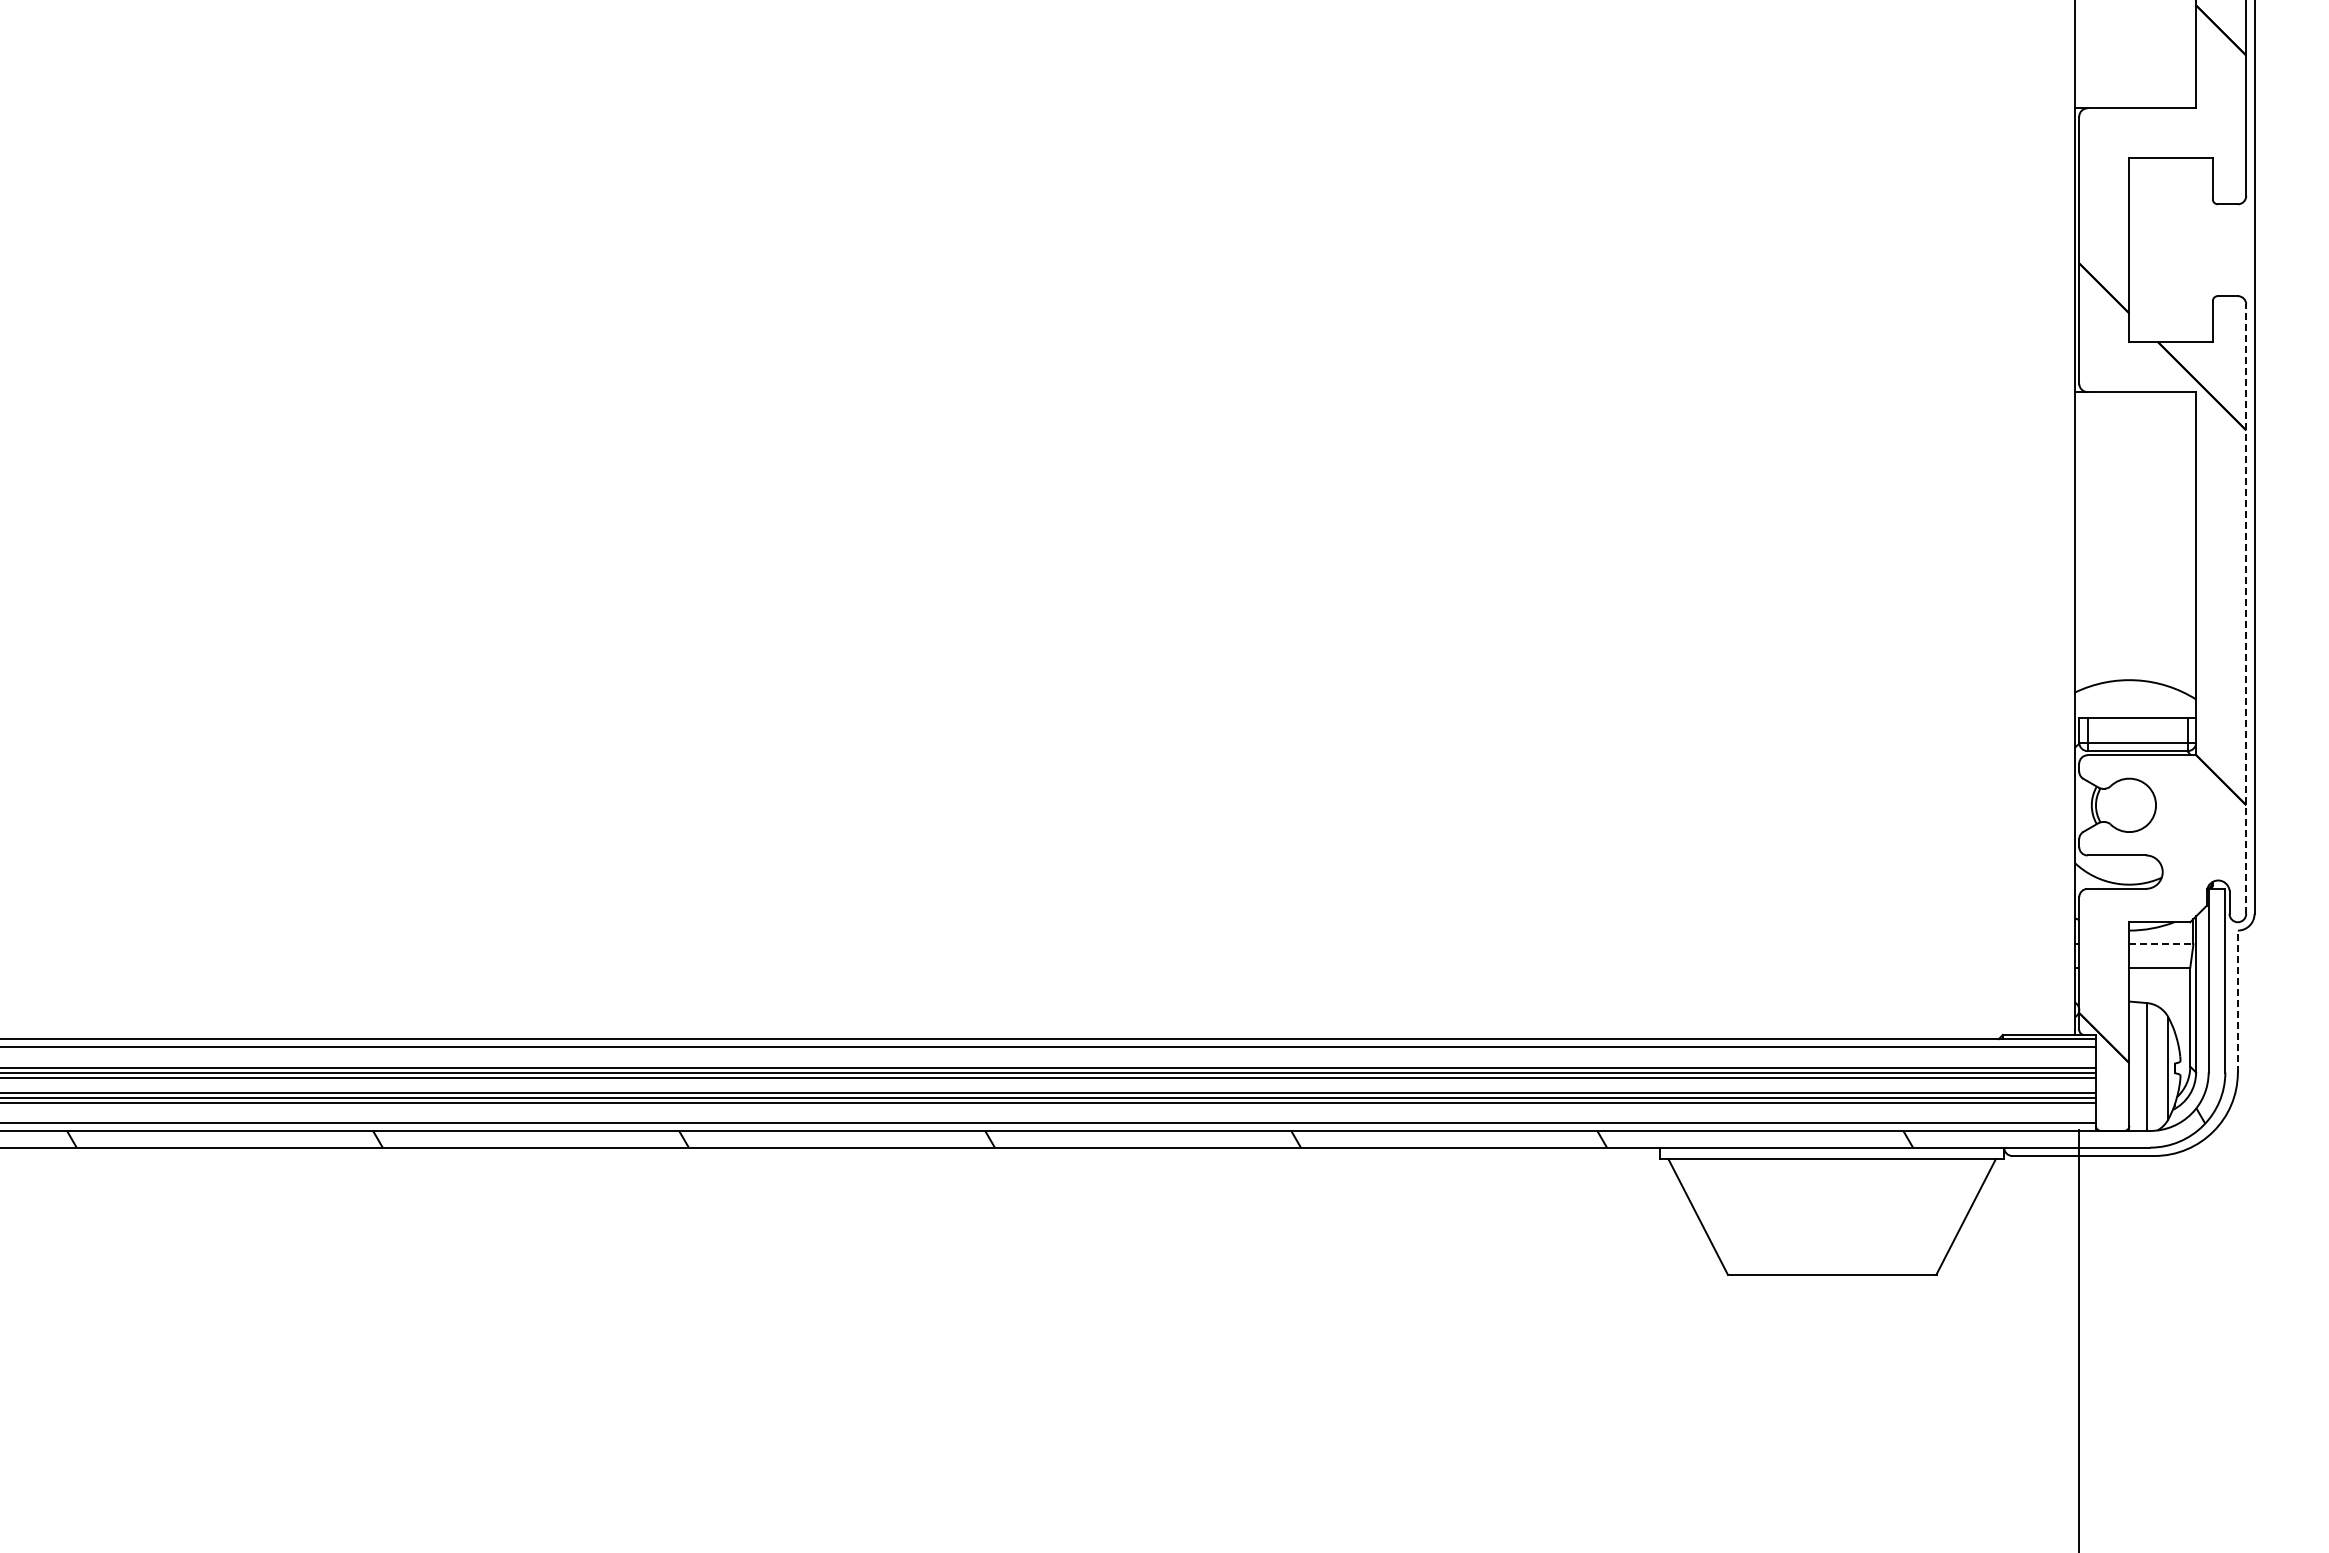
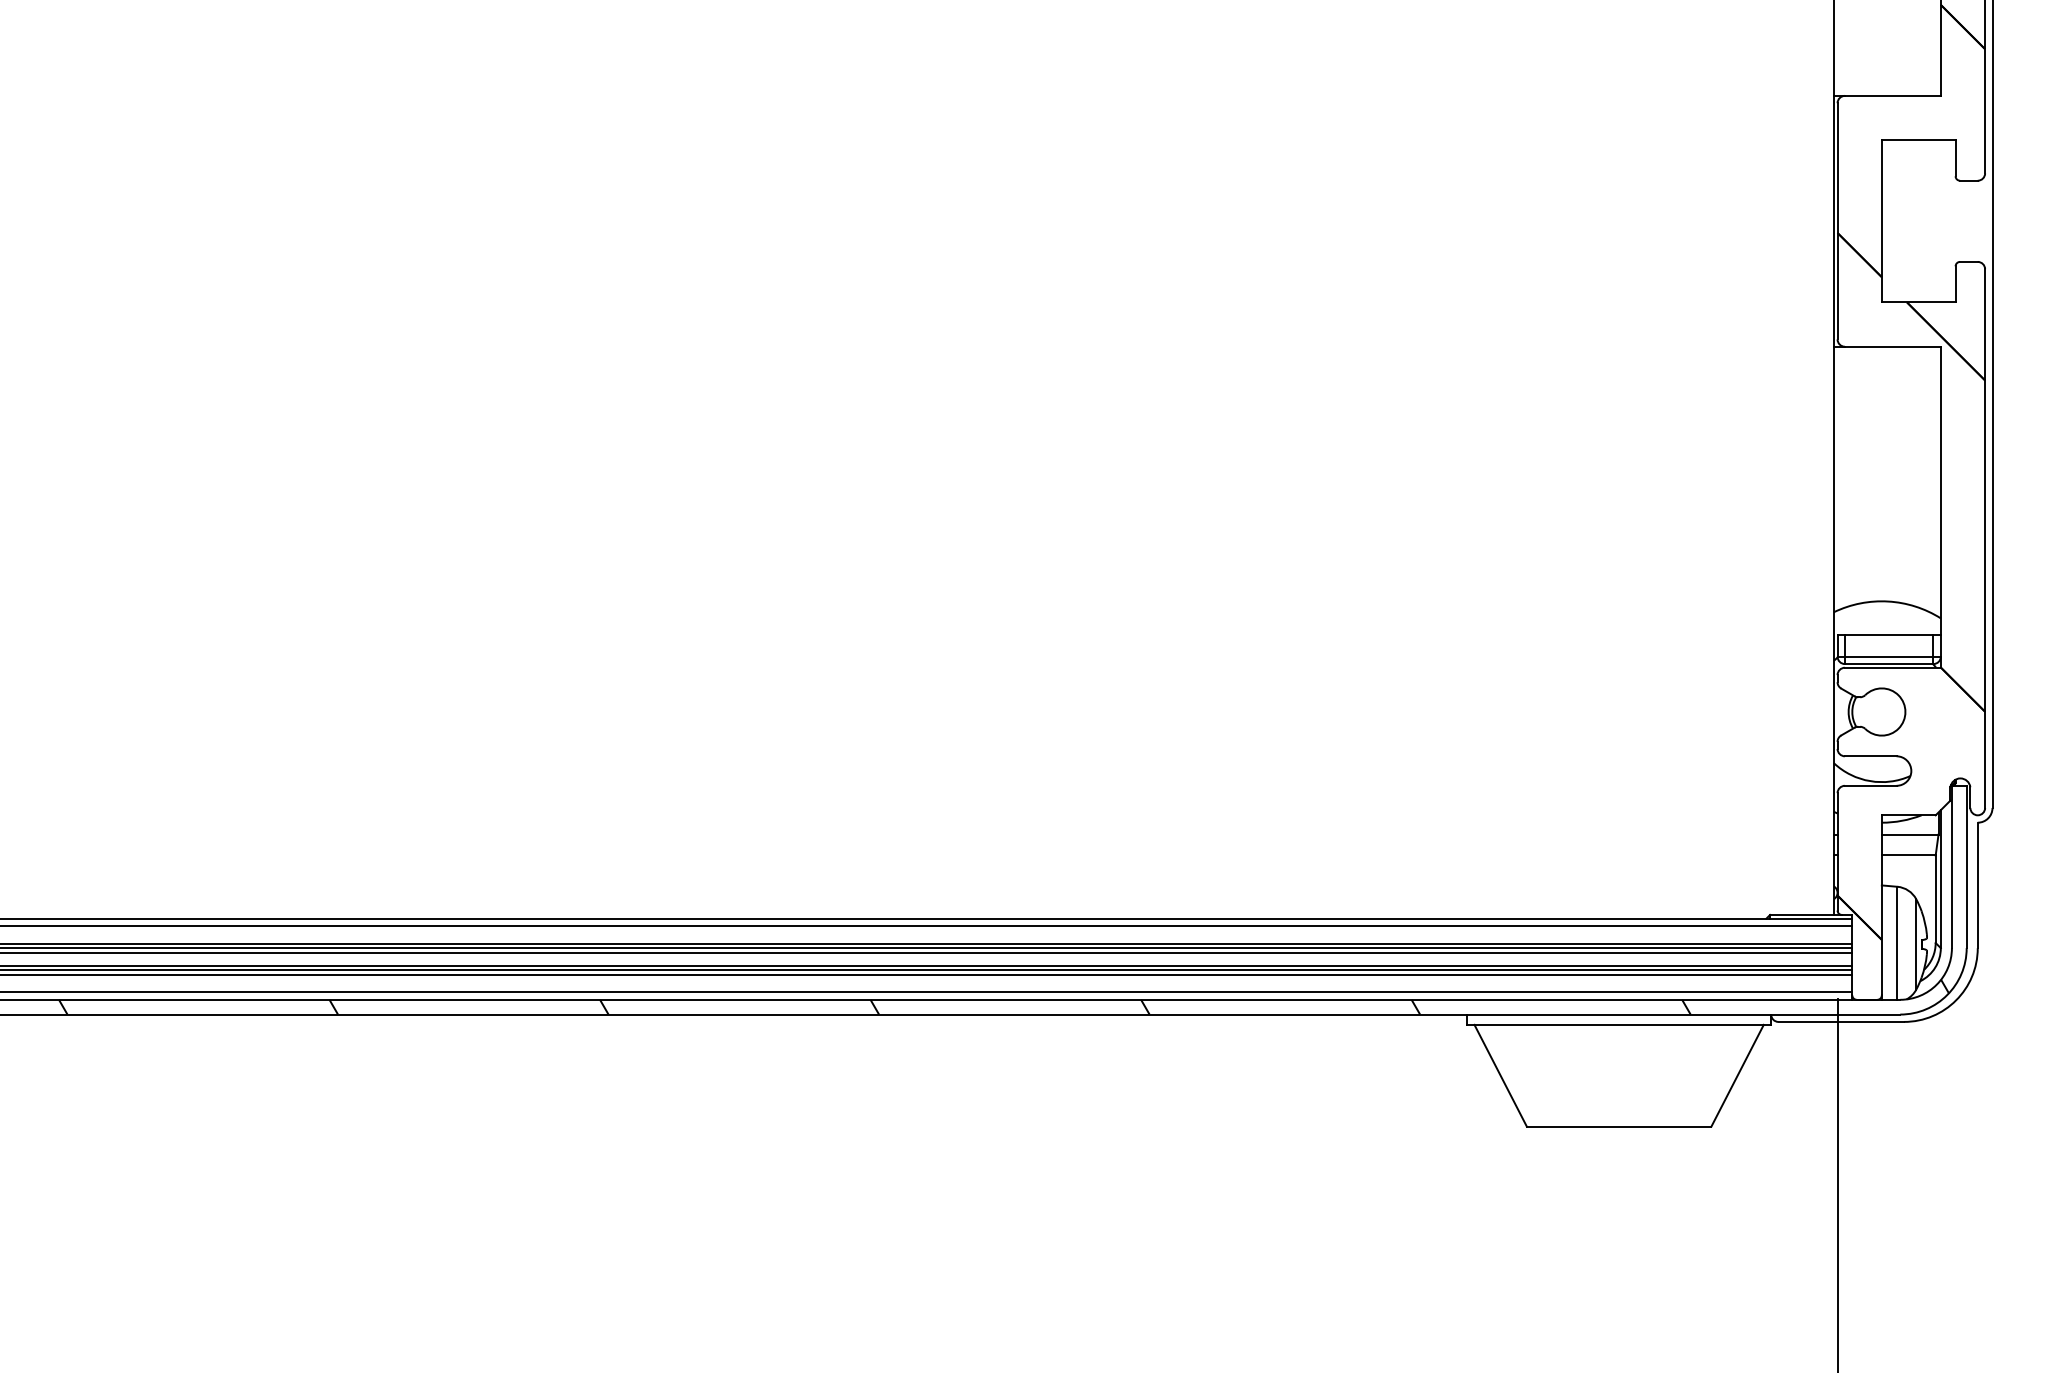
line: (2246, 609) -> (1985, 538), dashed -> solid
line: (2161, 944) -> (1910, 834), dashed -> solid
line: (2237, 1001) -> (1977, 885), dashed -> solid

